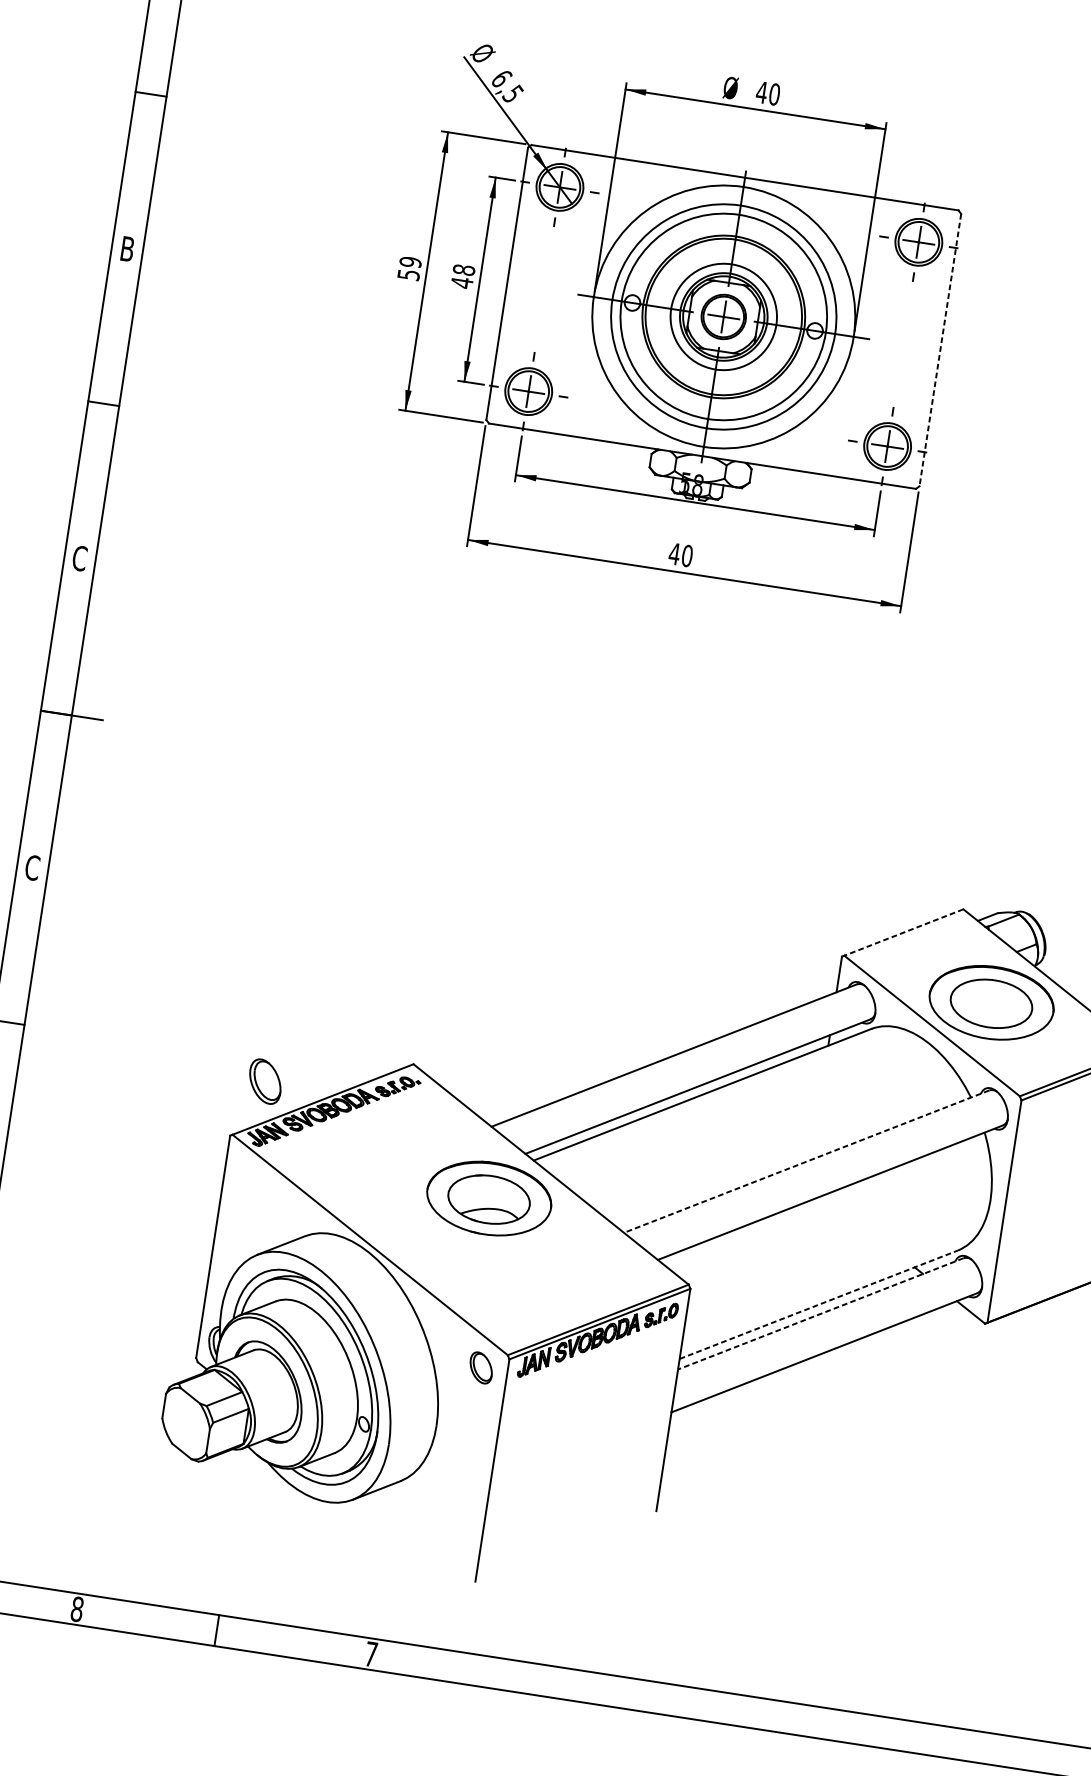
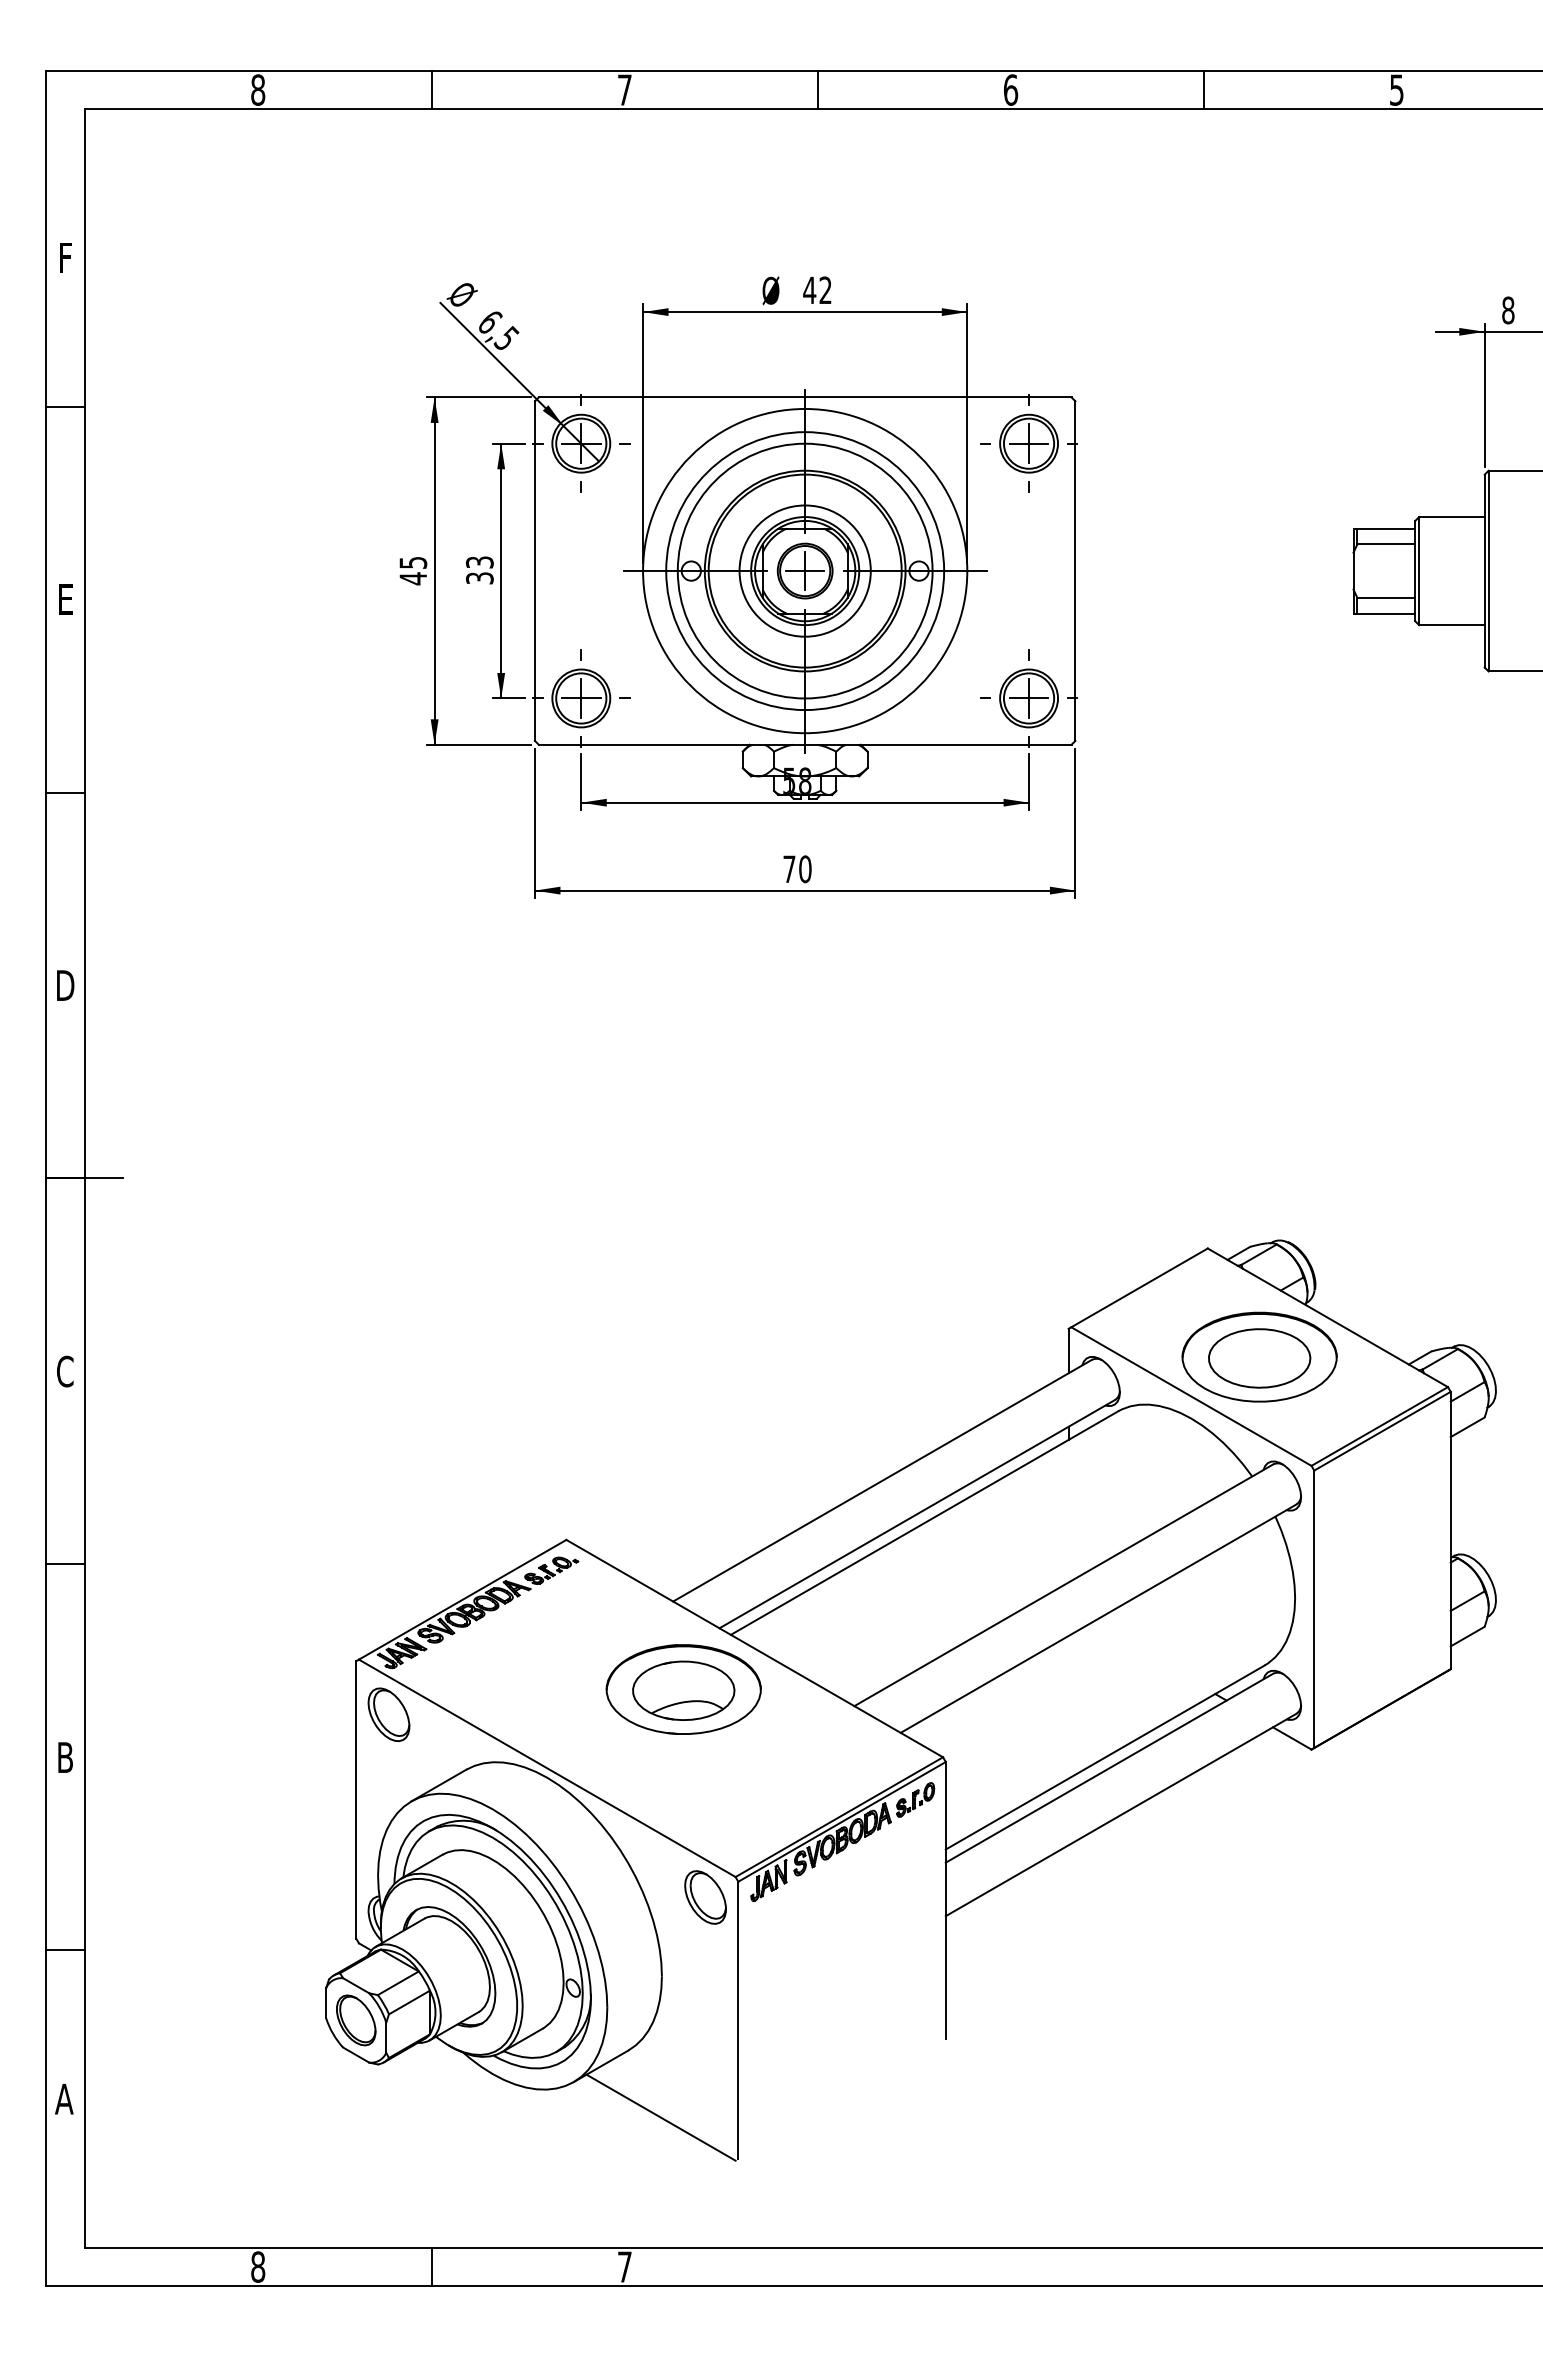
text: (774, 94) -> (825, 290), 40 -> 42
text: (127, 249) -> (65, 599), B -> E
text: (409, 268) -> (413, 570), 59 -> 45
text: (462, 276) -> (479, 570), 48 -> 33
line: (940, 350) -> (1075, 571), dashed -> solid
text: (673, 553) -> (788, 868), 40 -> 70
text: (80, 558) -> (65, 985), C -> D
line: (903, 932) -> (1139, 1287), dashed -> solid
part: (264, 1081) -> (388, 1714), moved
line: (806, 1161) -> (1063, 1585), dashed -> solid
line: (818, 1304) -> (1105, 1757), dashed -> solid
line: (820, 1314) -> (1109, 1768), dashed -> solid
part: (481, 1367) -> (705, 1897), size x1.43
part: (186, 1423) -> (356, 2020), added
line: (418, 1538) -> (660, 2117), added

